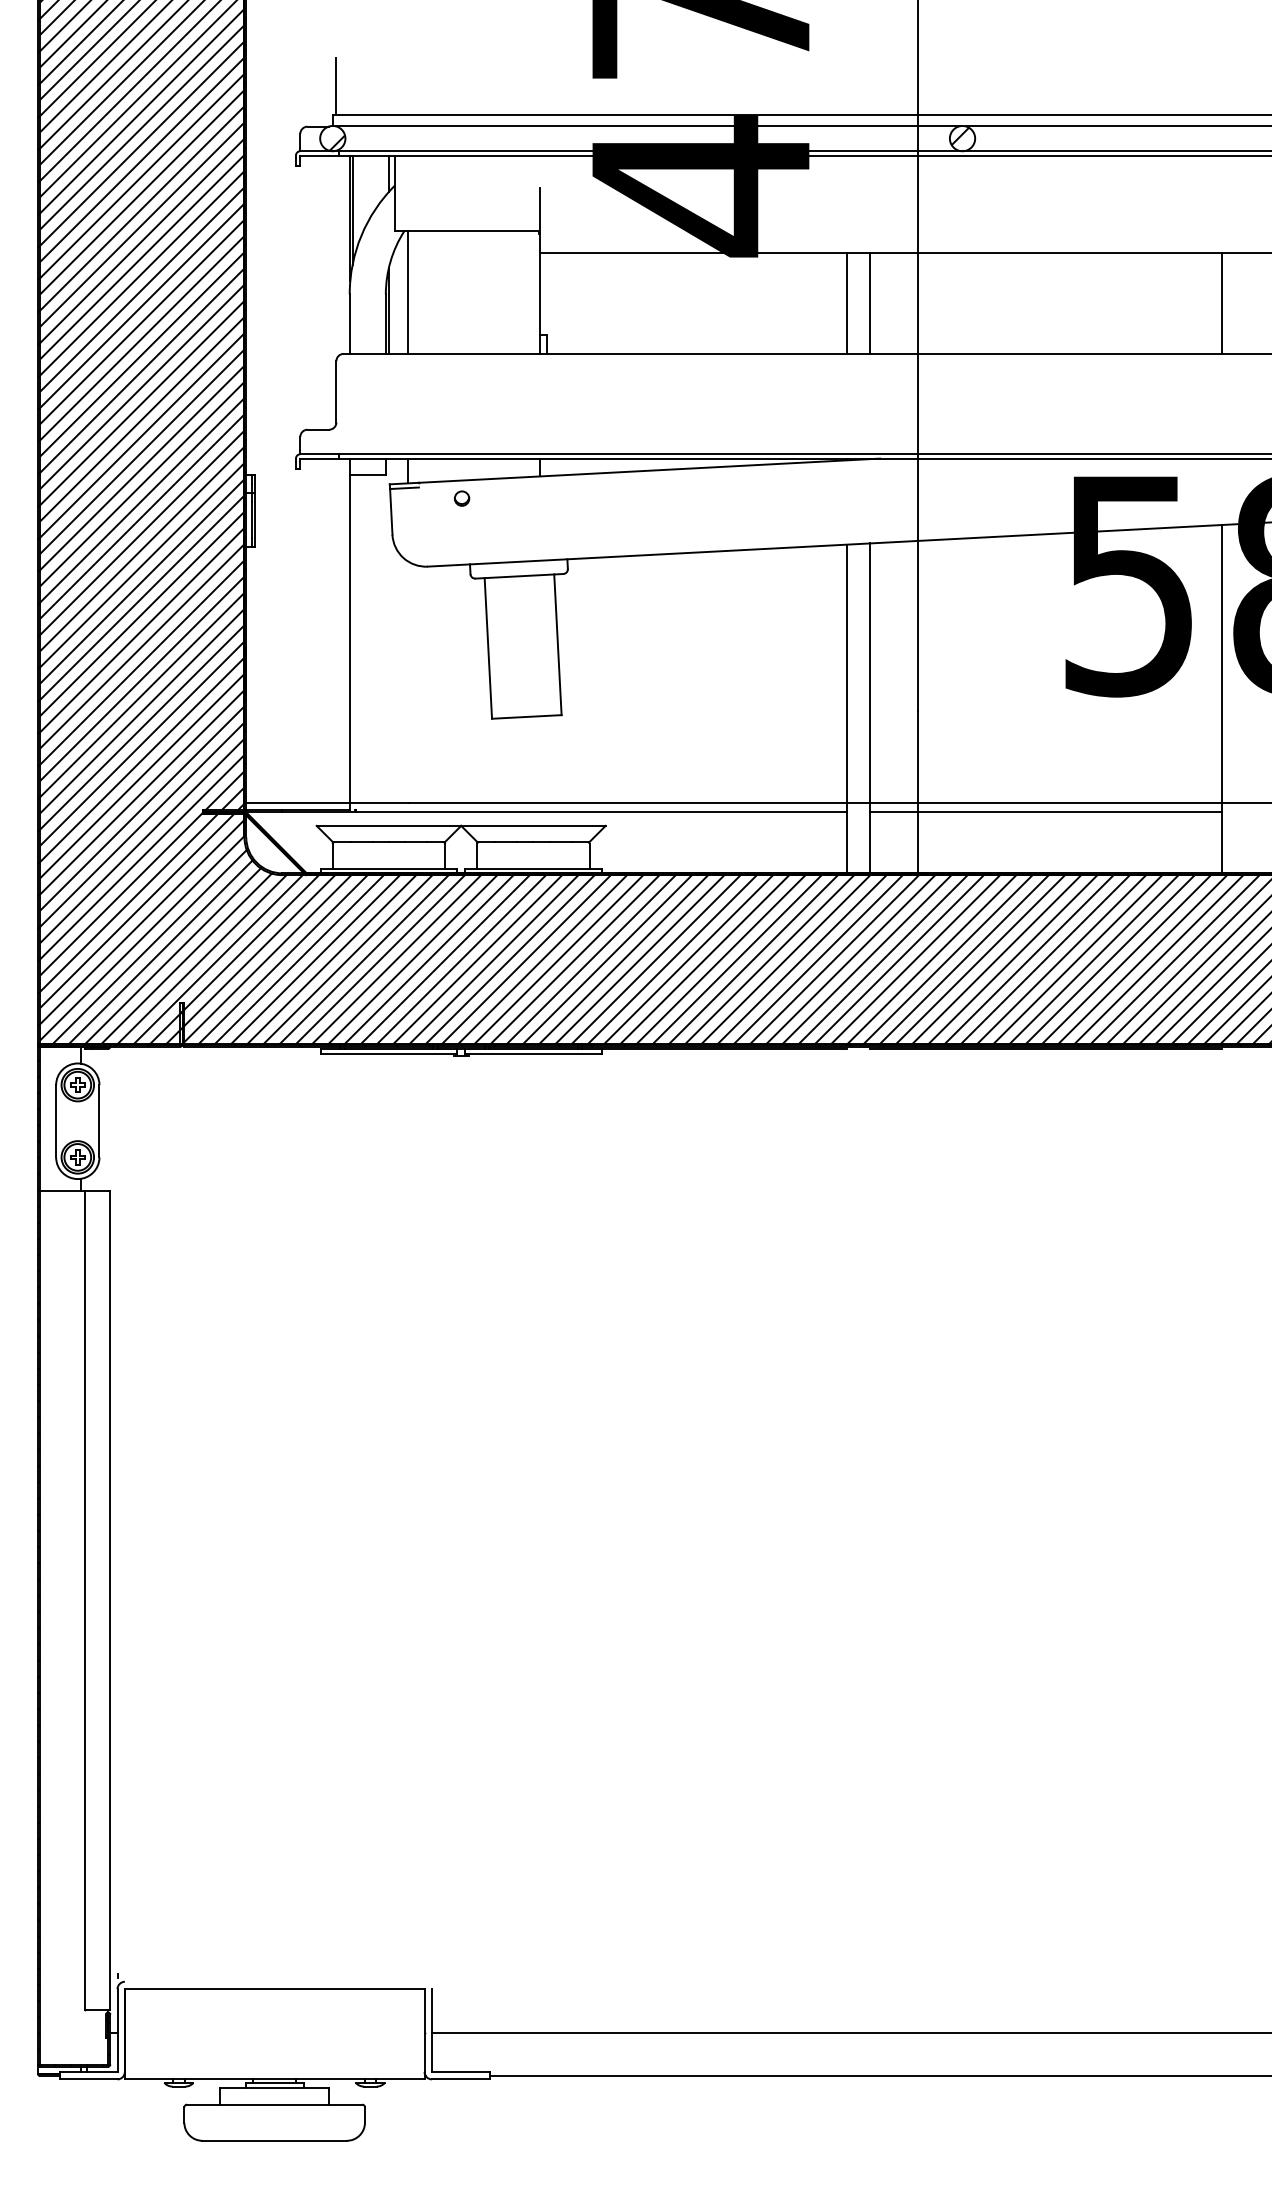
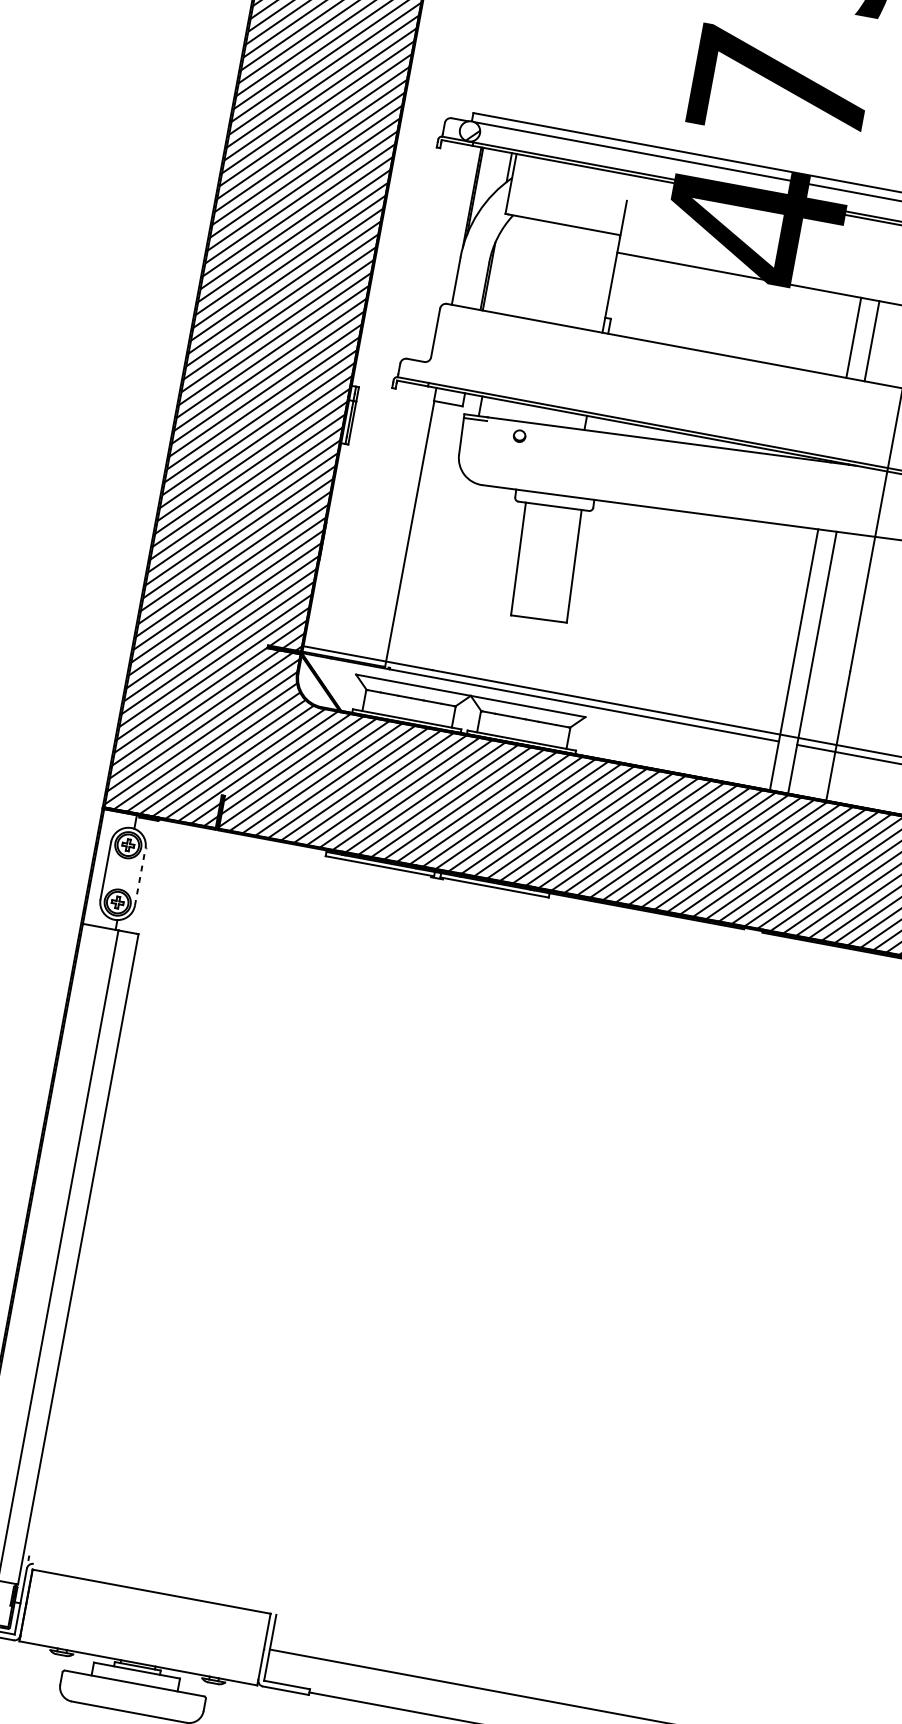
line: (336, 86) -> (480, 90), removed
line: (407, 292) -> (506, 264), removed
line: (99, 1120) -> (140, 876), solid -> dashed

